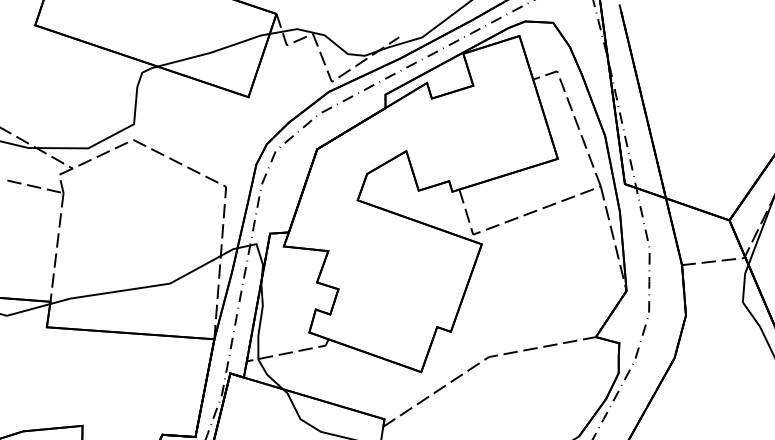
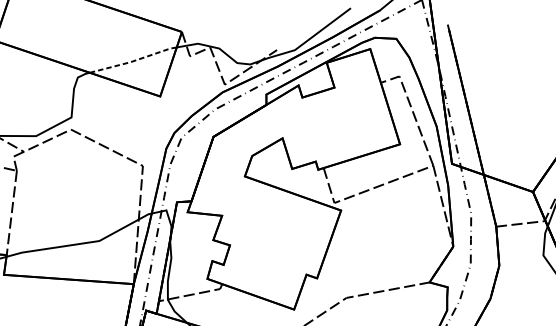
line: (214, 51) -> (133, 61), solid -> dashed

